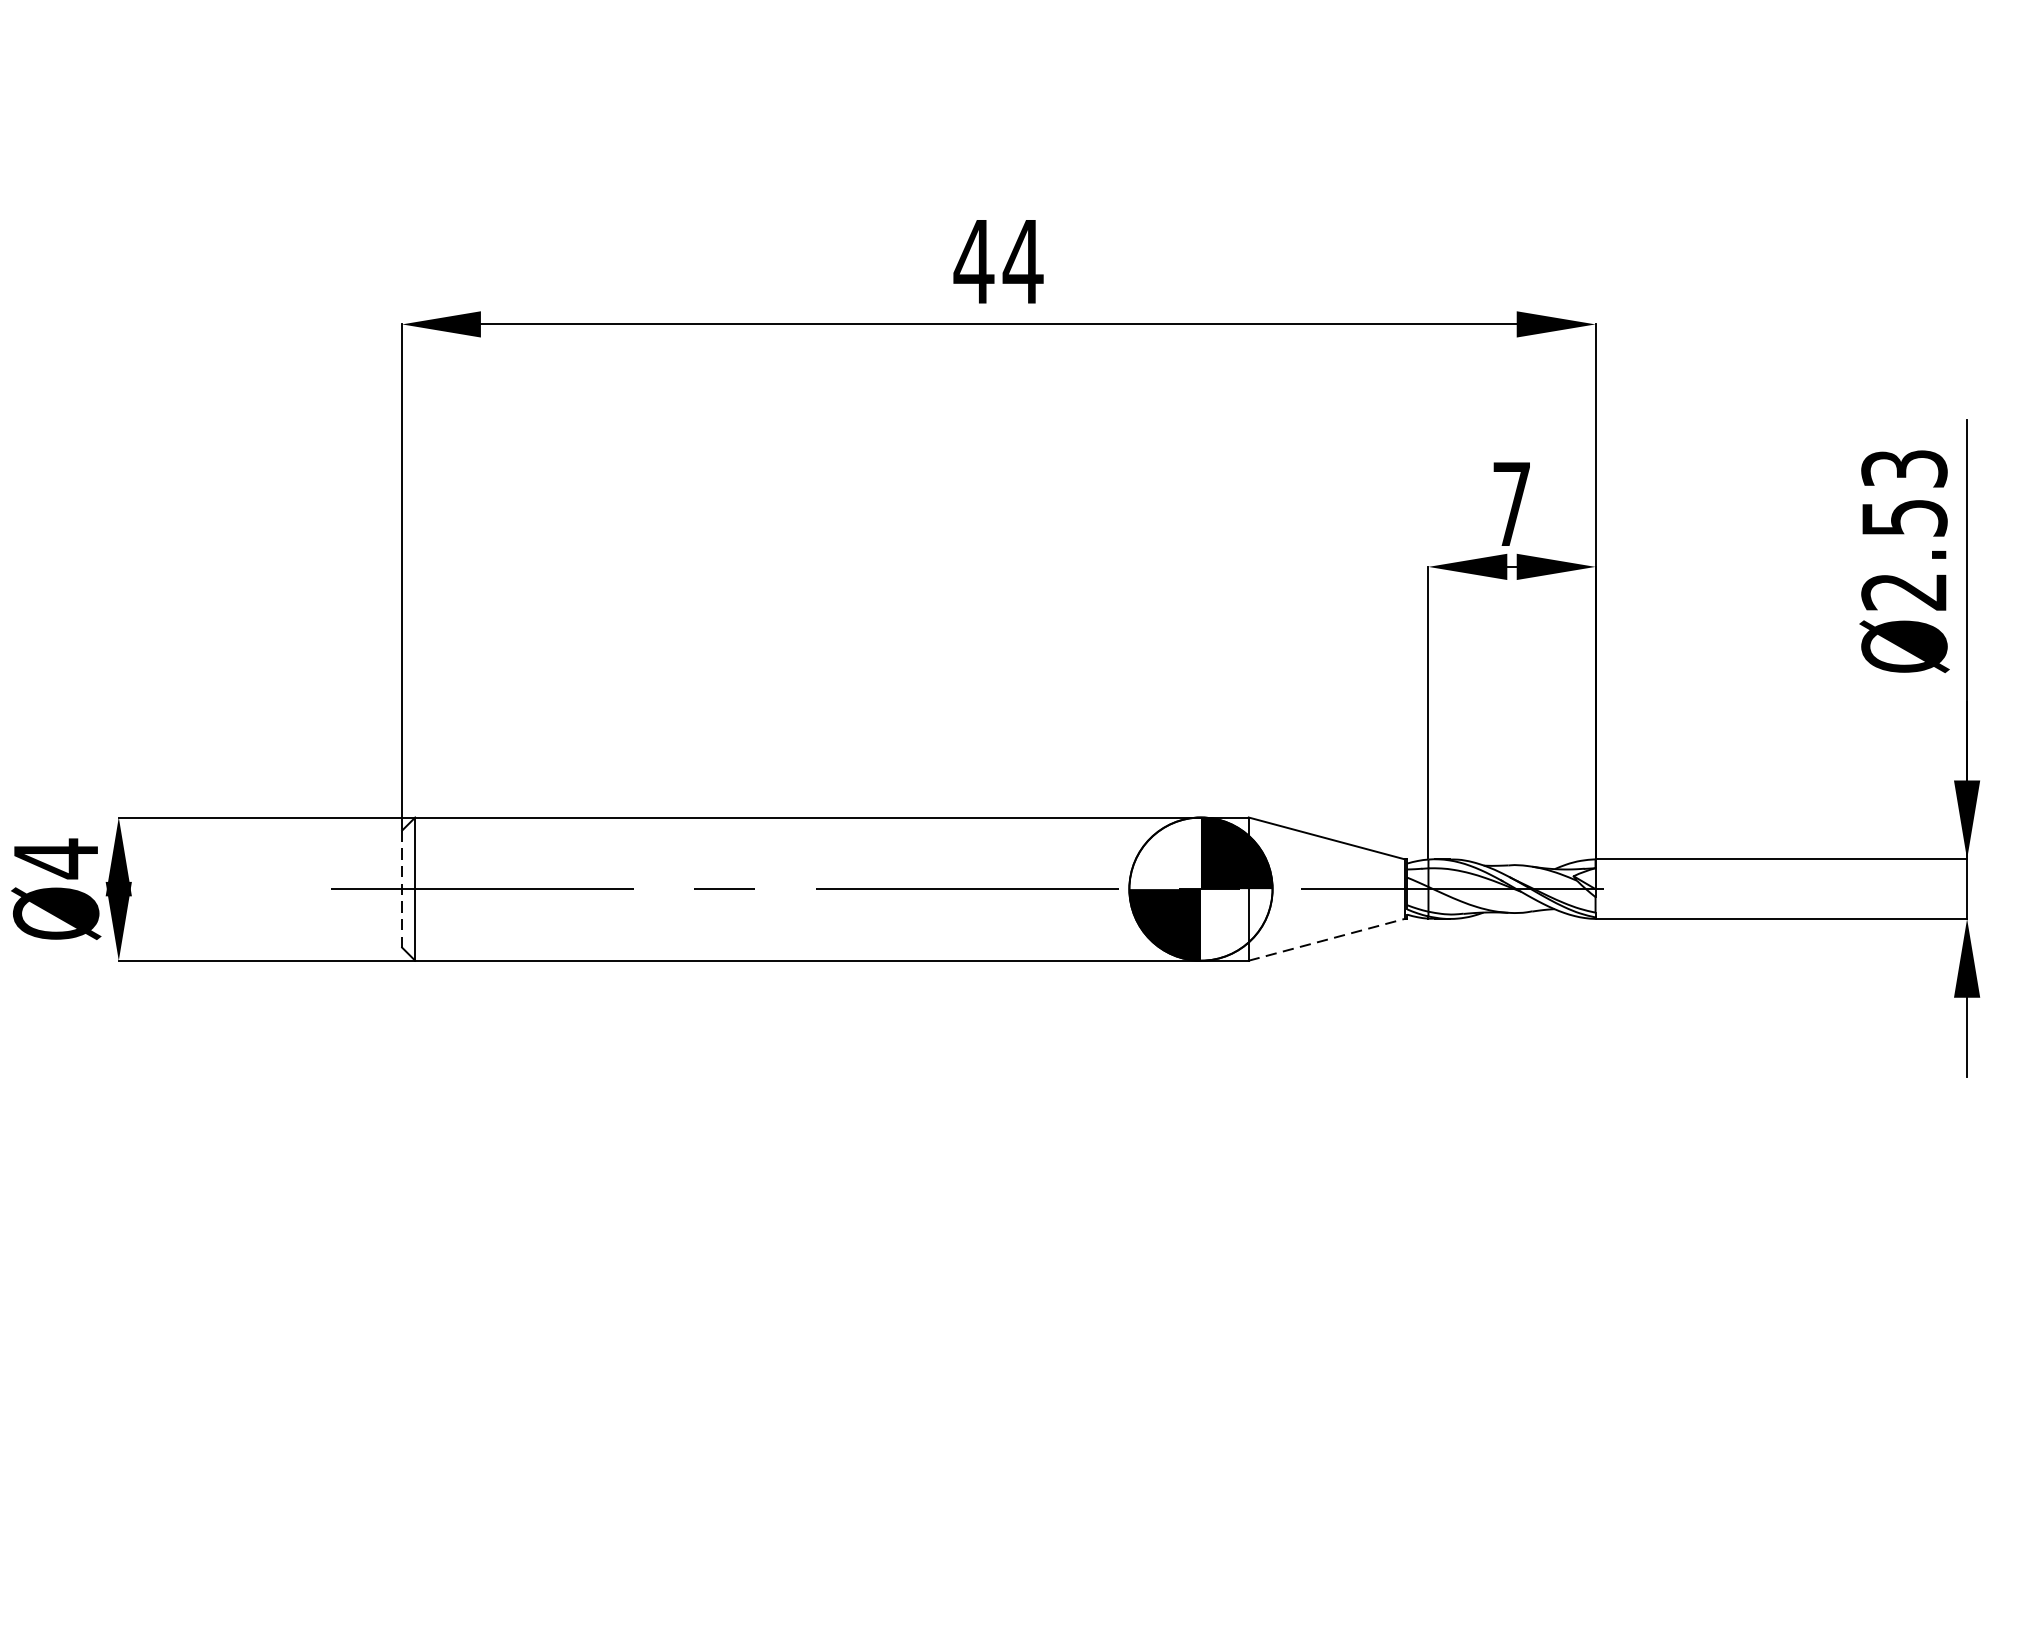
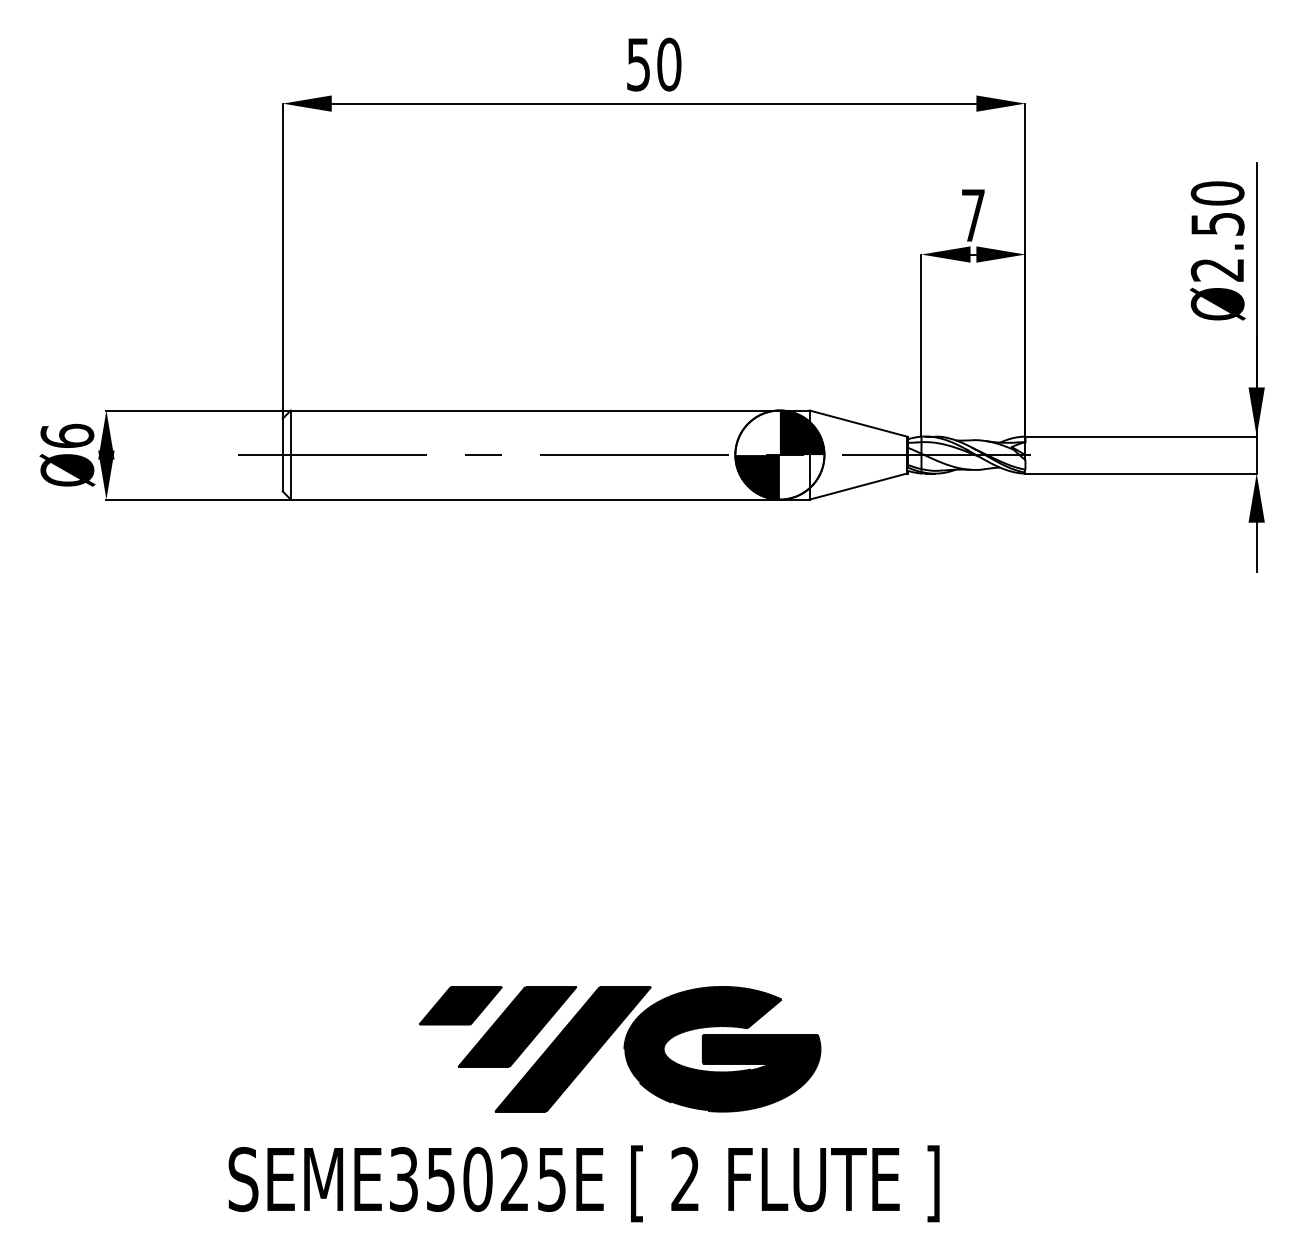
text: (997, 261) -> (653, 64), 44 -> 50
text: (1904, 468) -> (1217, 193), Ø2.53 -> Ø2.50
text: (56, 859) -> (67, 436), Ø4 -> Ø6
line: (401, 889) -> (282, 455), dashed -> solid
line: (1327, 939) -> (858, 486), dashed -> solid

